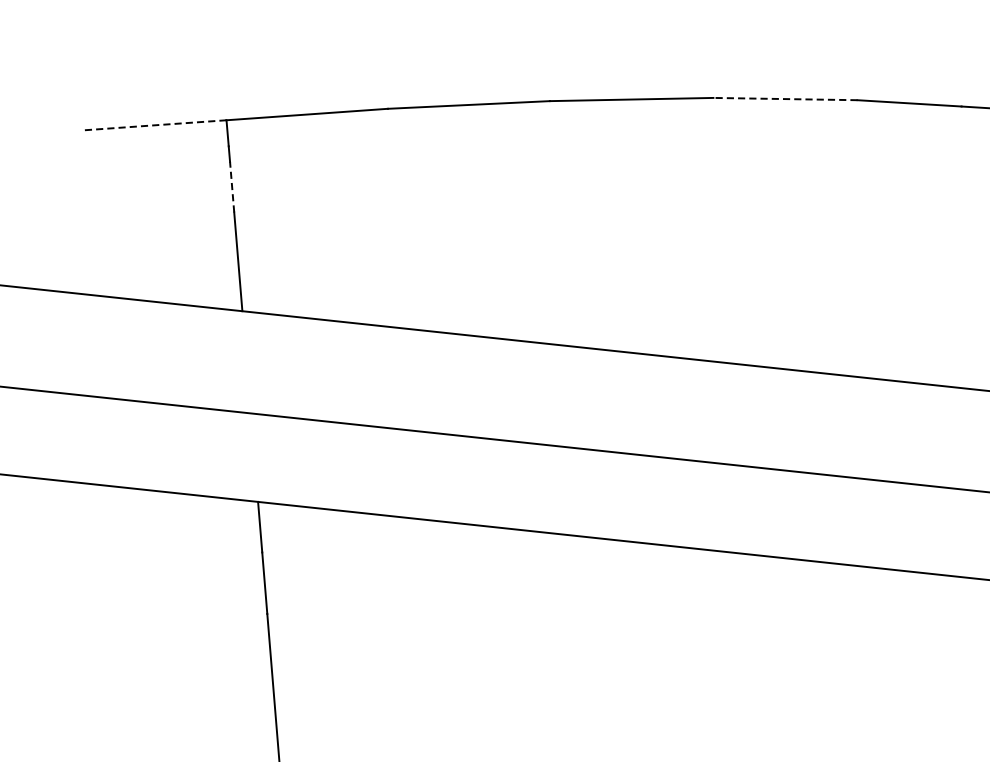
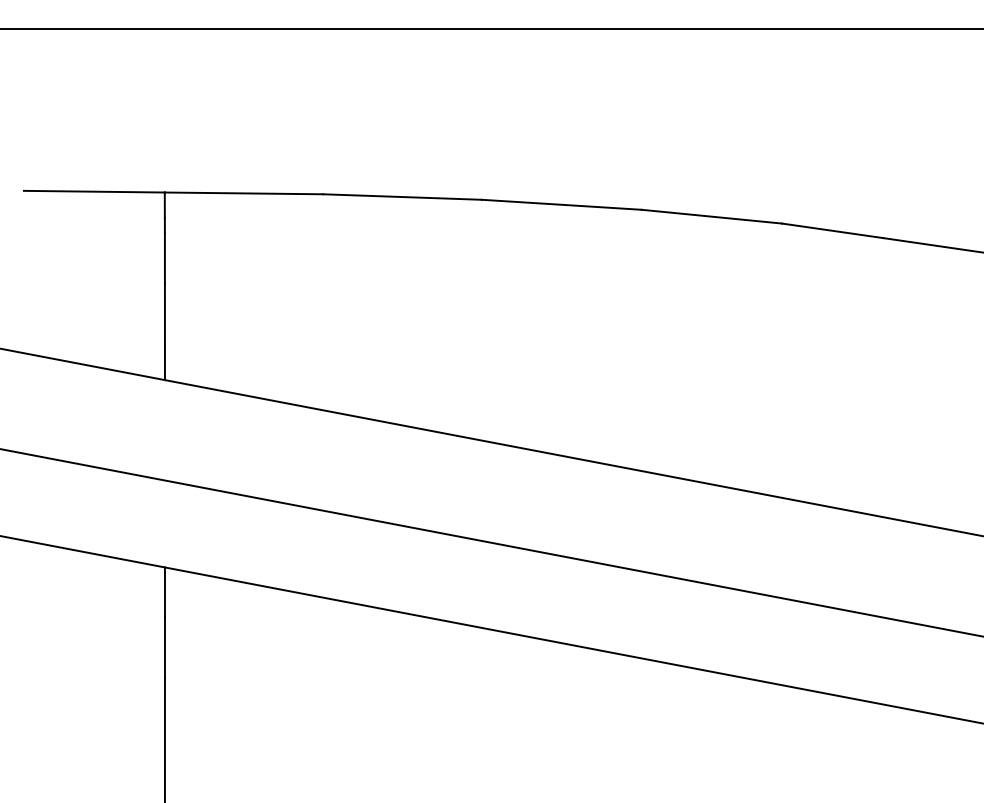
line: (785, 98) -> (711, 216), dashed -> solid
line: (153, 125) -> (93, 191), dashed -> solid
line: (231, 187) -> (164, 258), dashed -> solid

